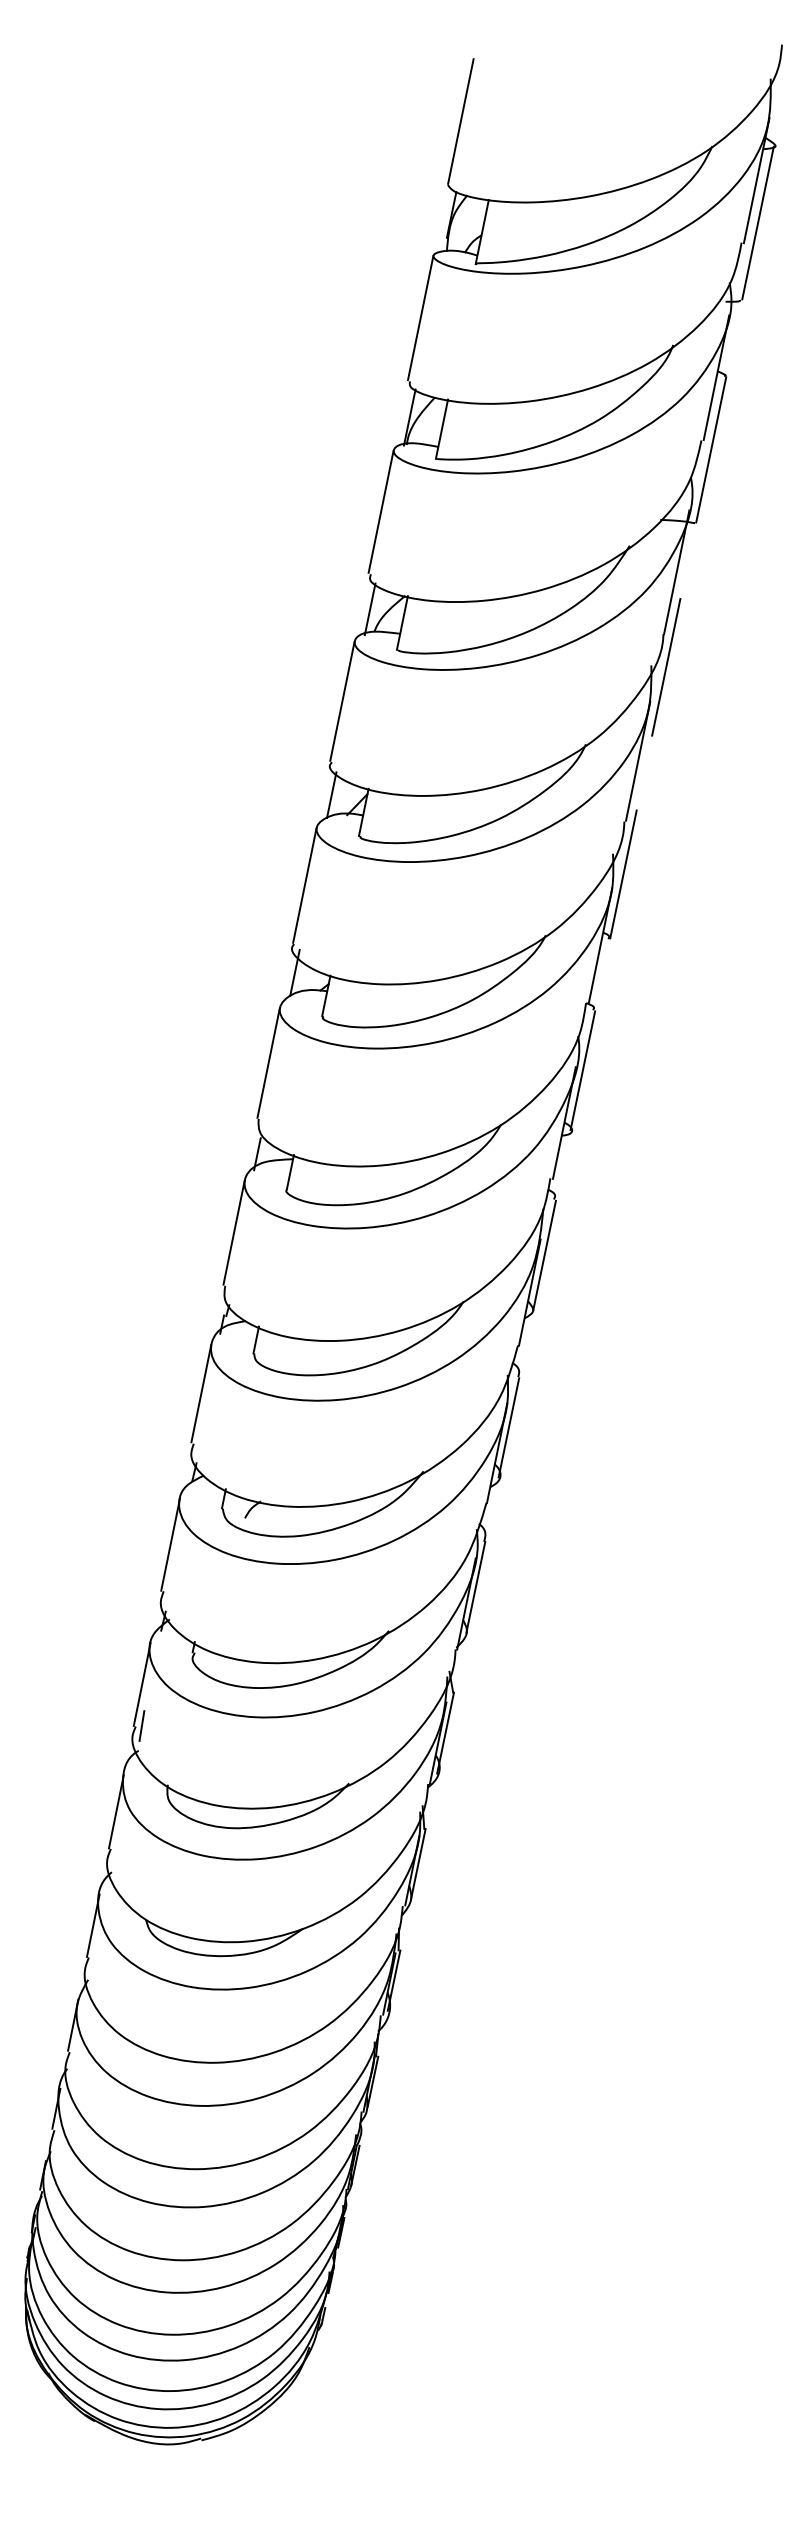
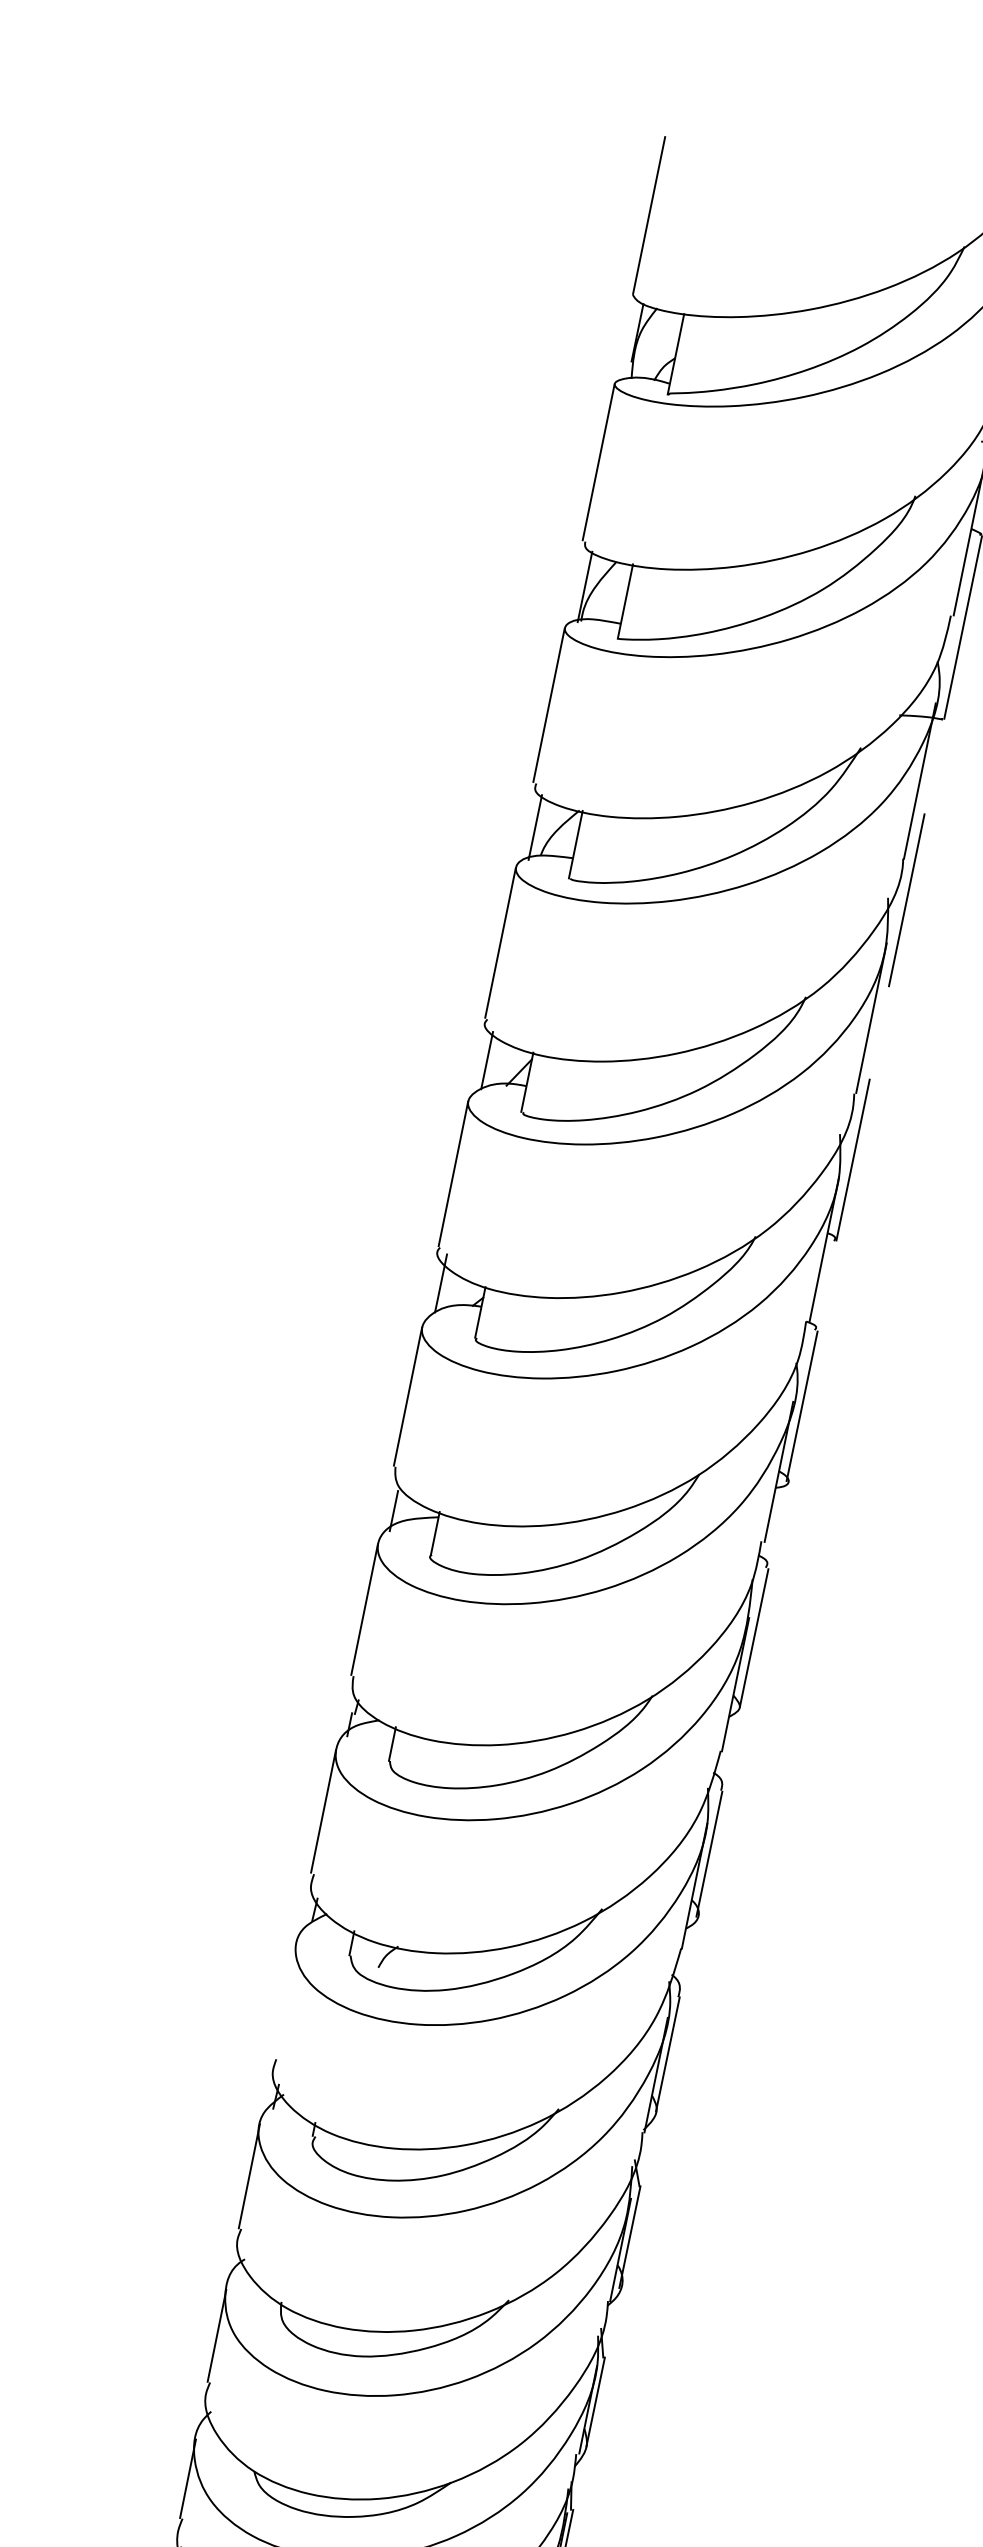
line: (170, 1544) -> (284, 2000), removed
line: (141, 1725) -> (248, 2227), removed

